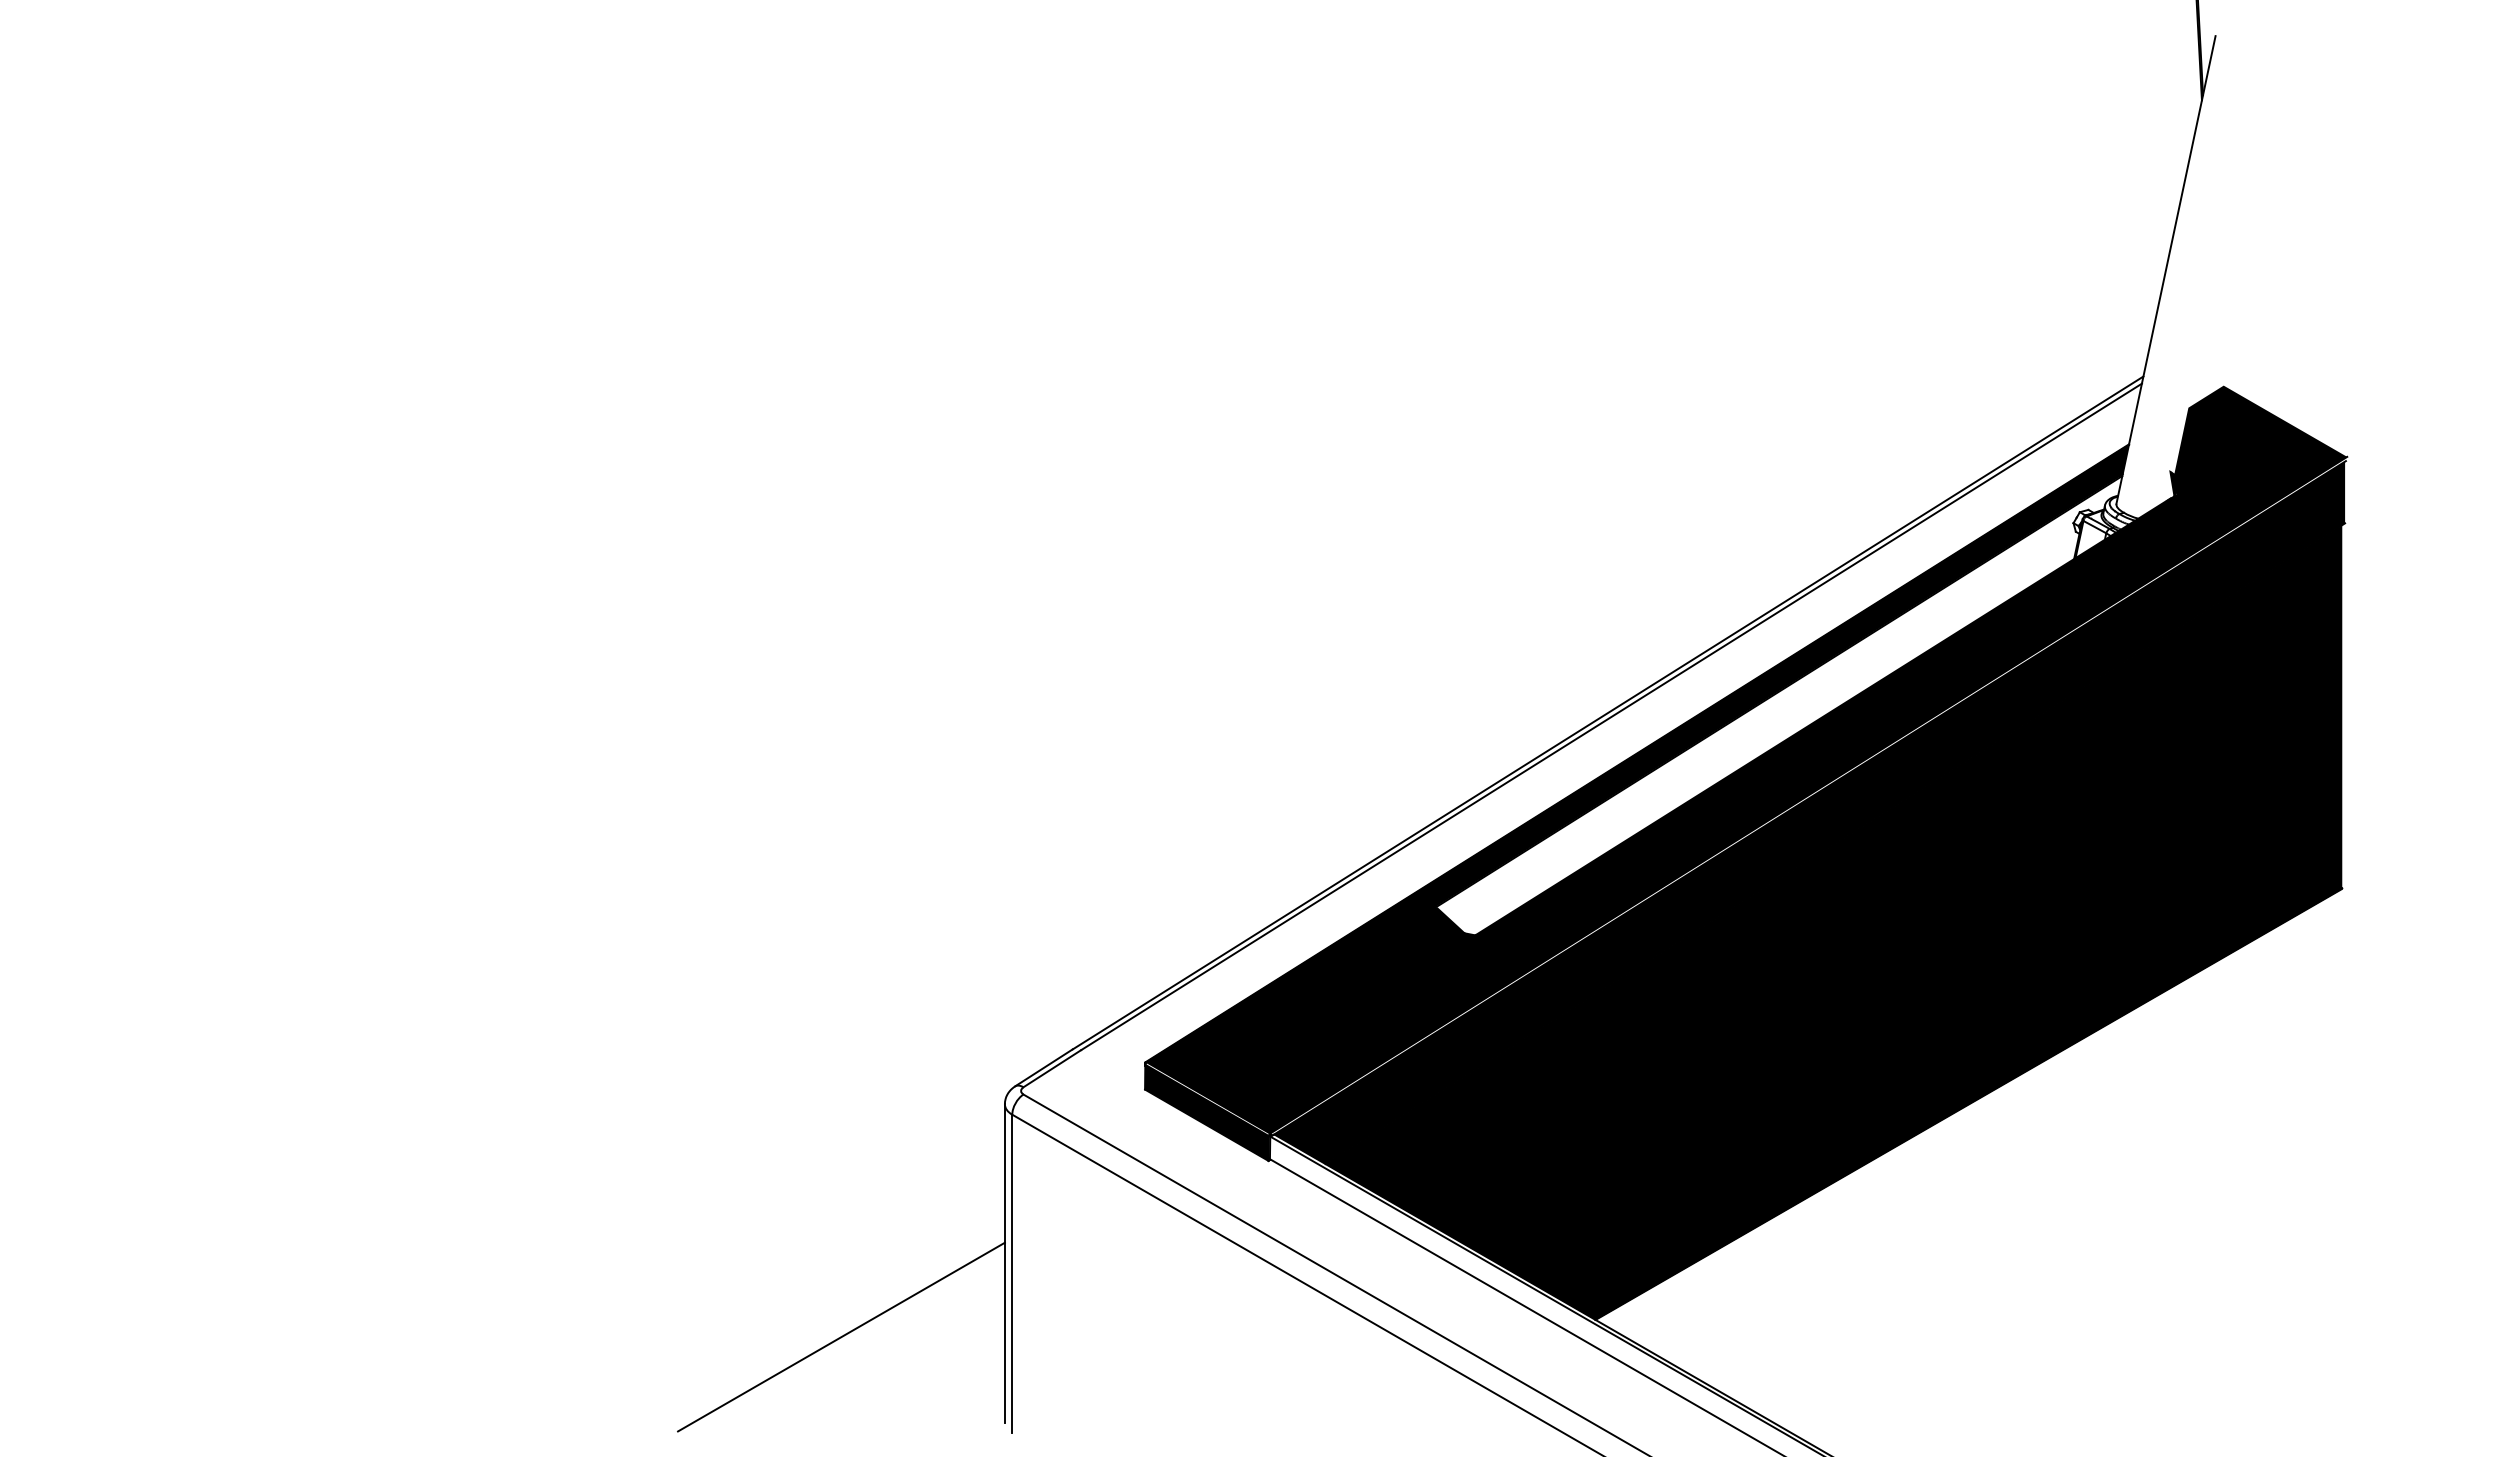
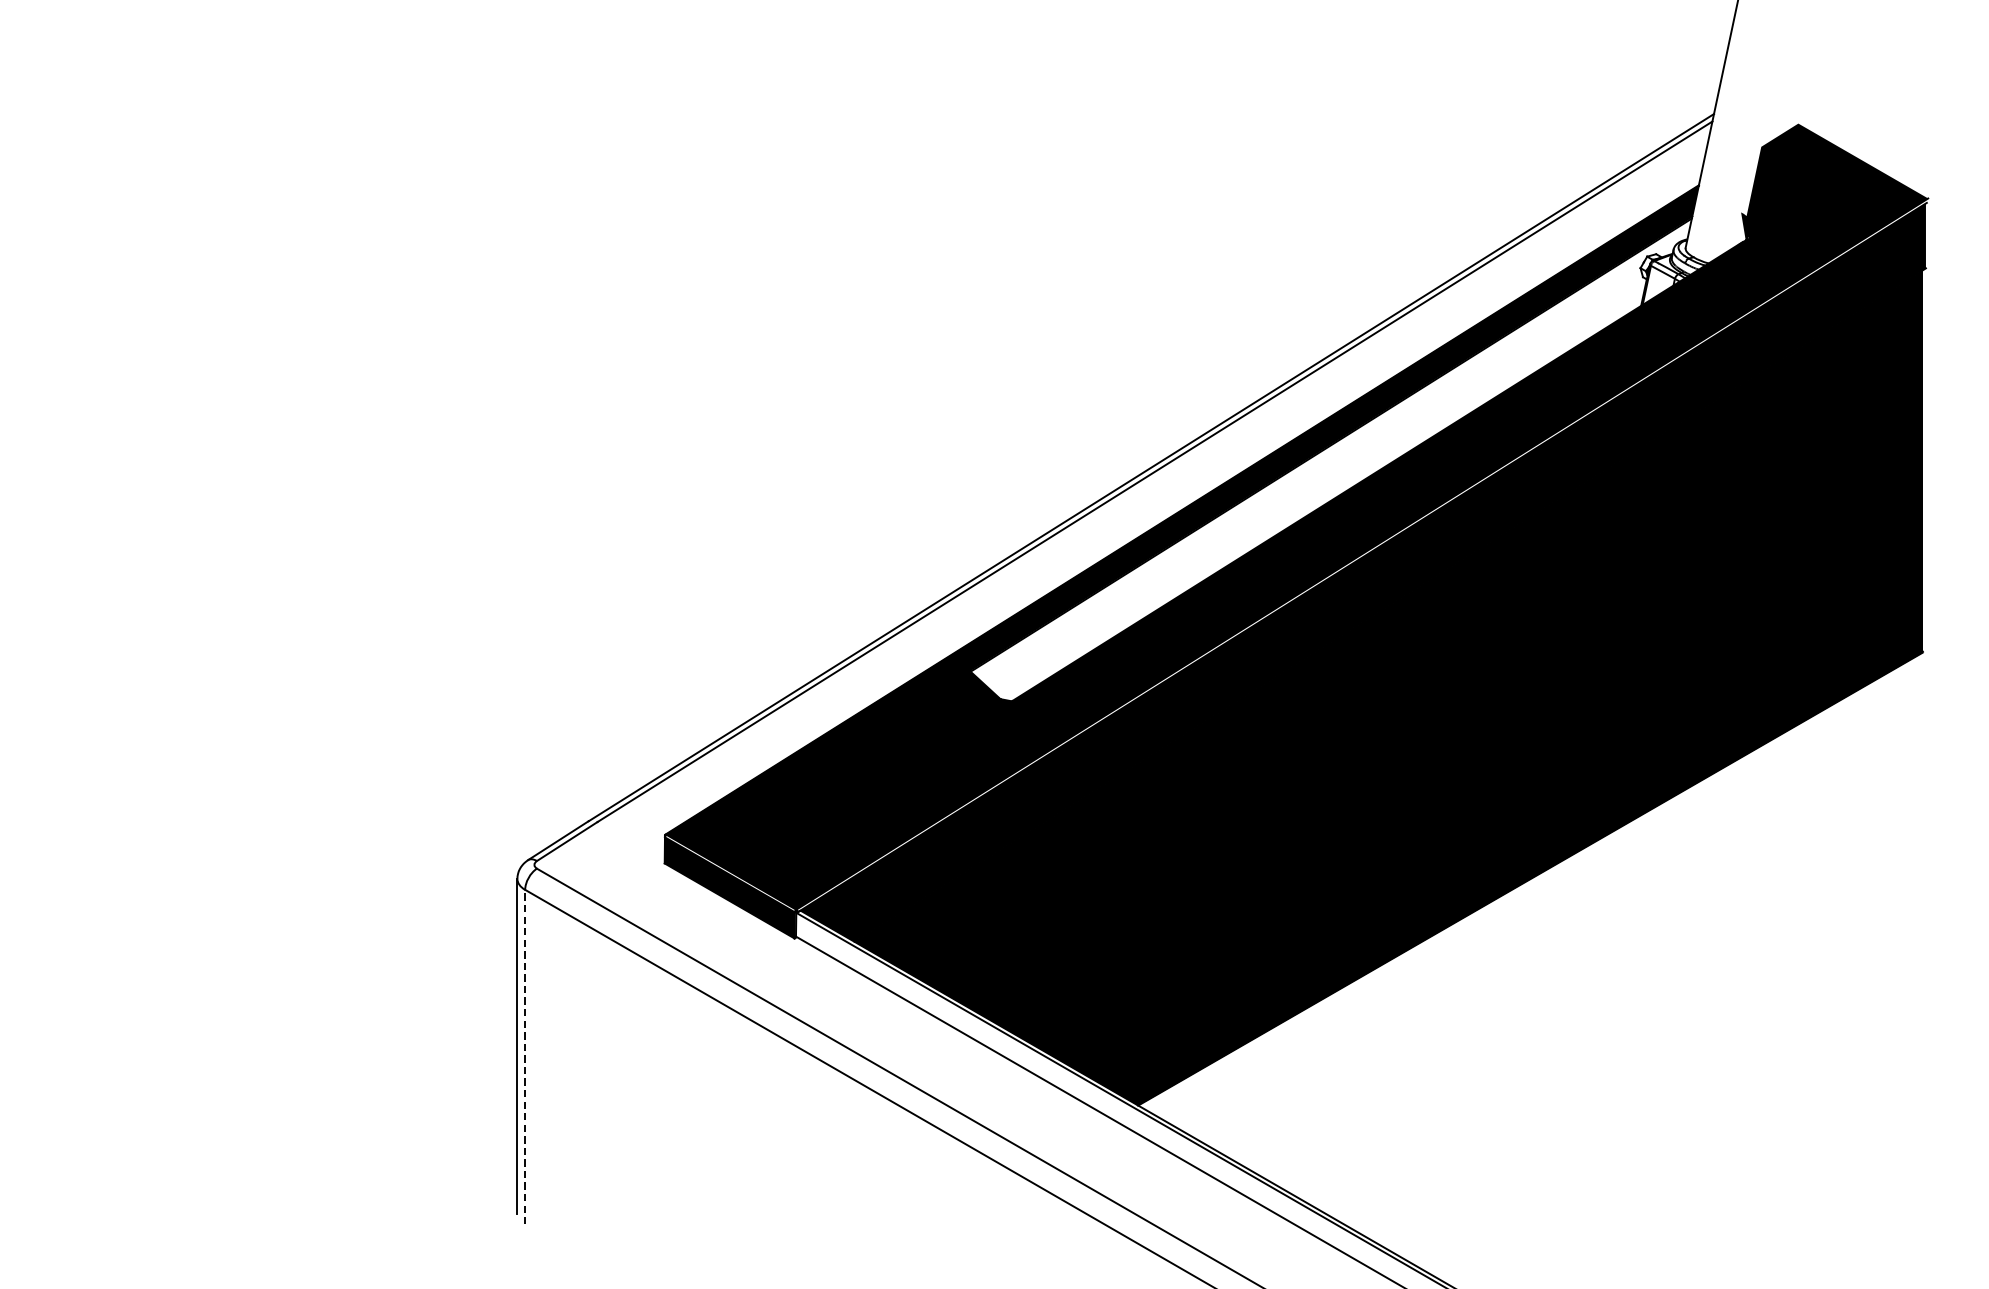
line: (1012, 1273) -> (525, 1056), solid -> dashed
line: (841, 1336) -> (345, 1122), removed

